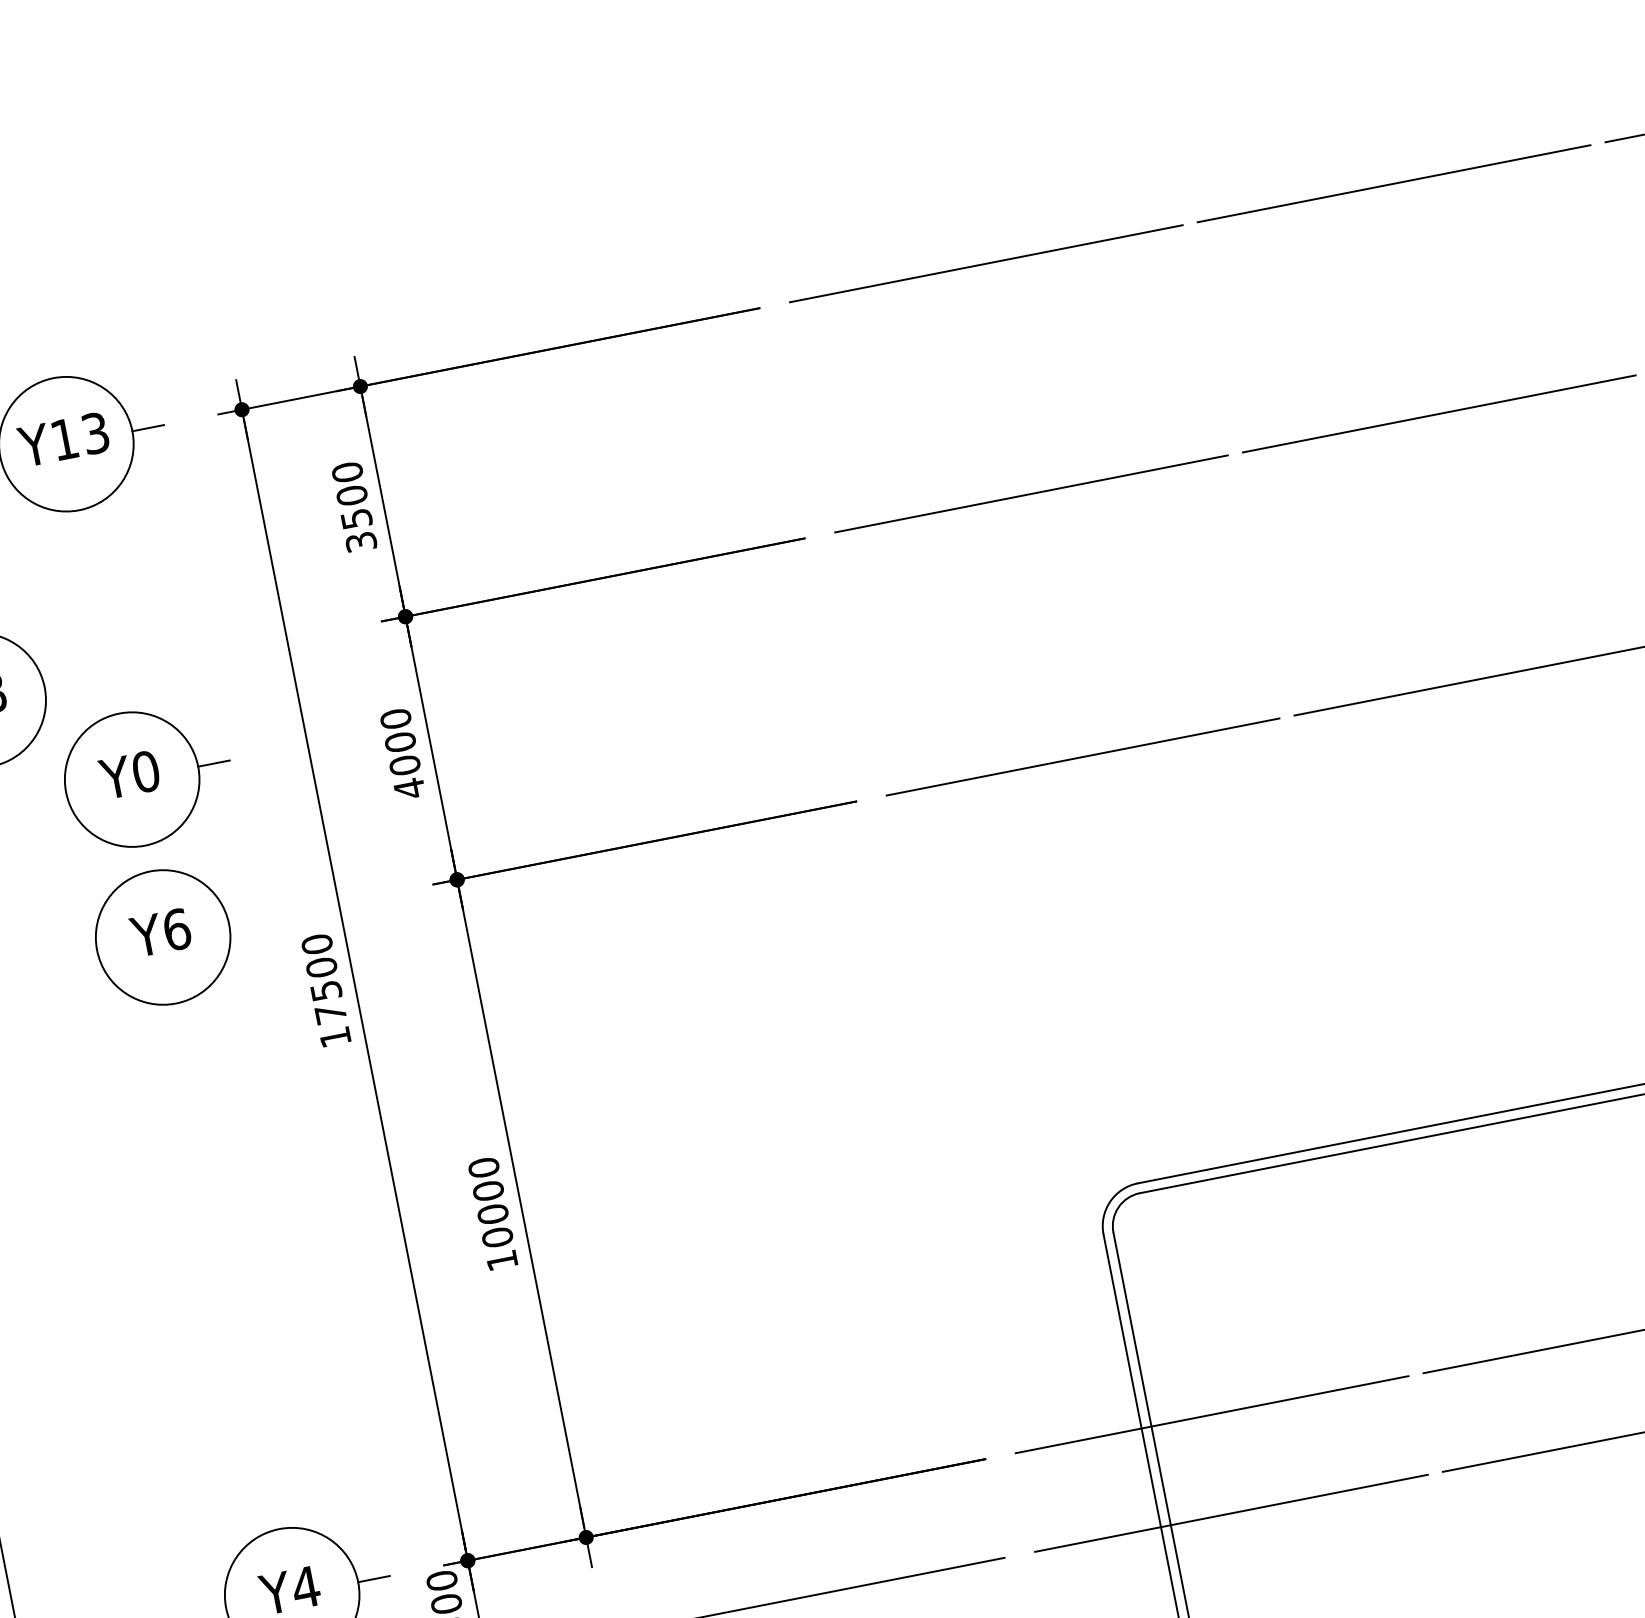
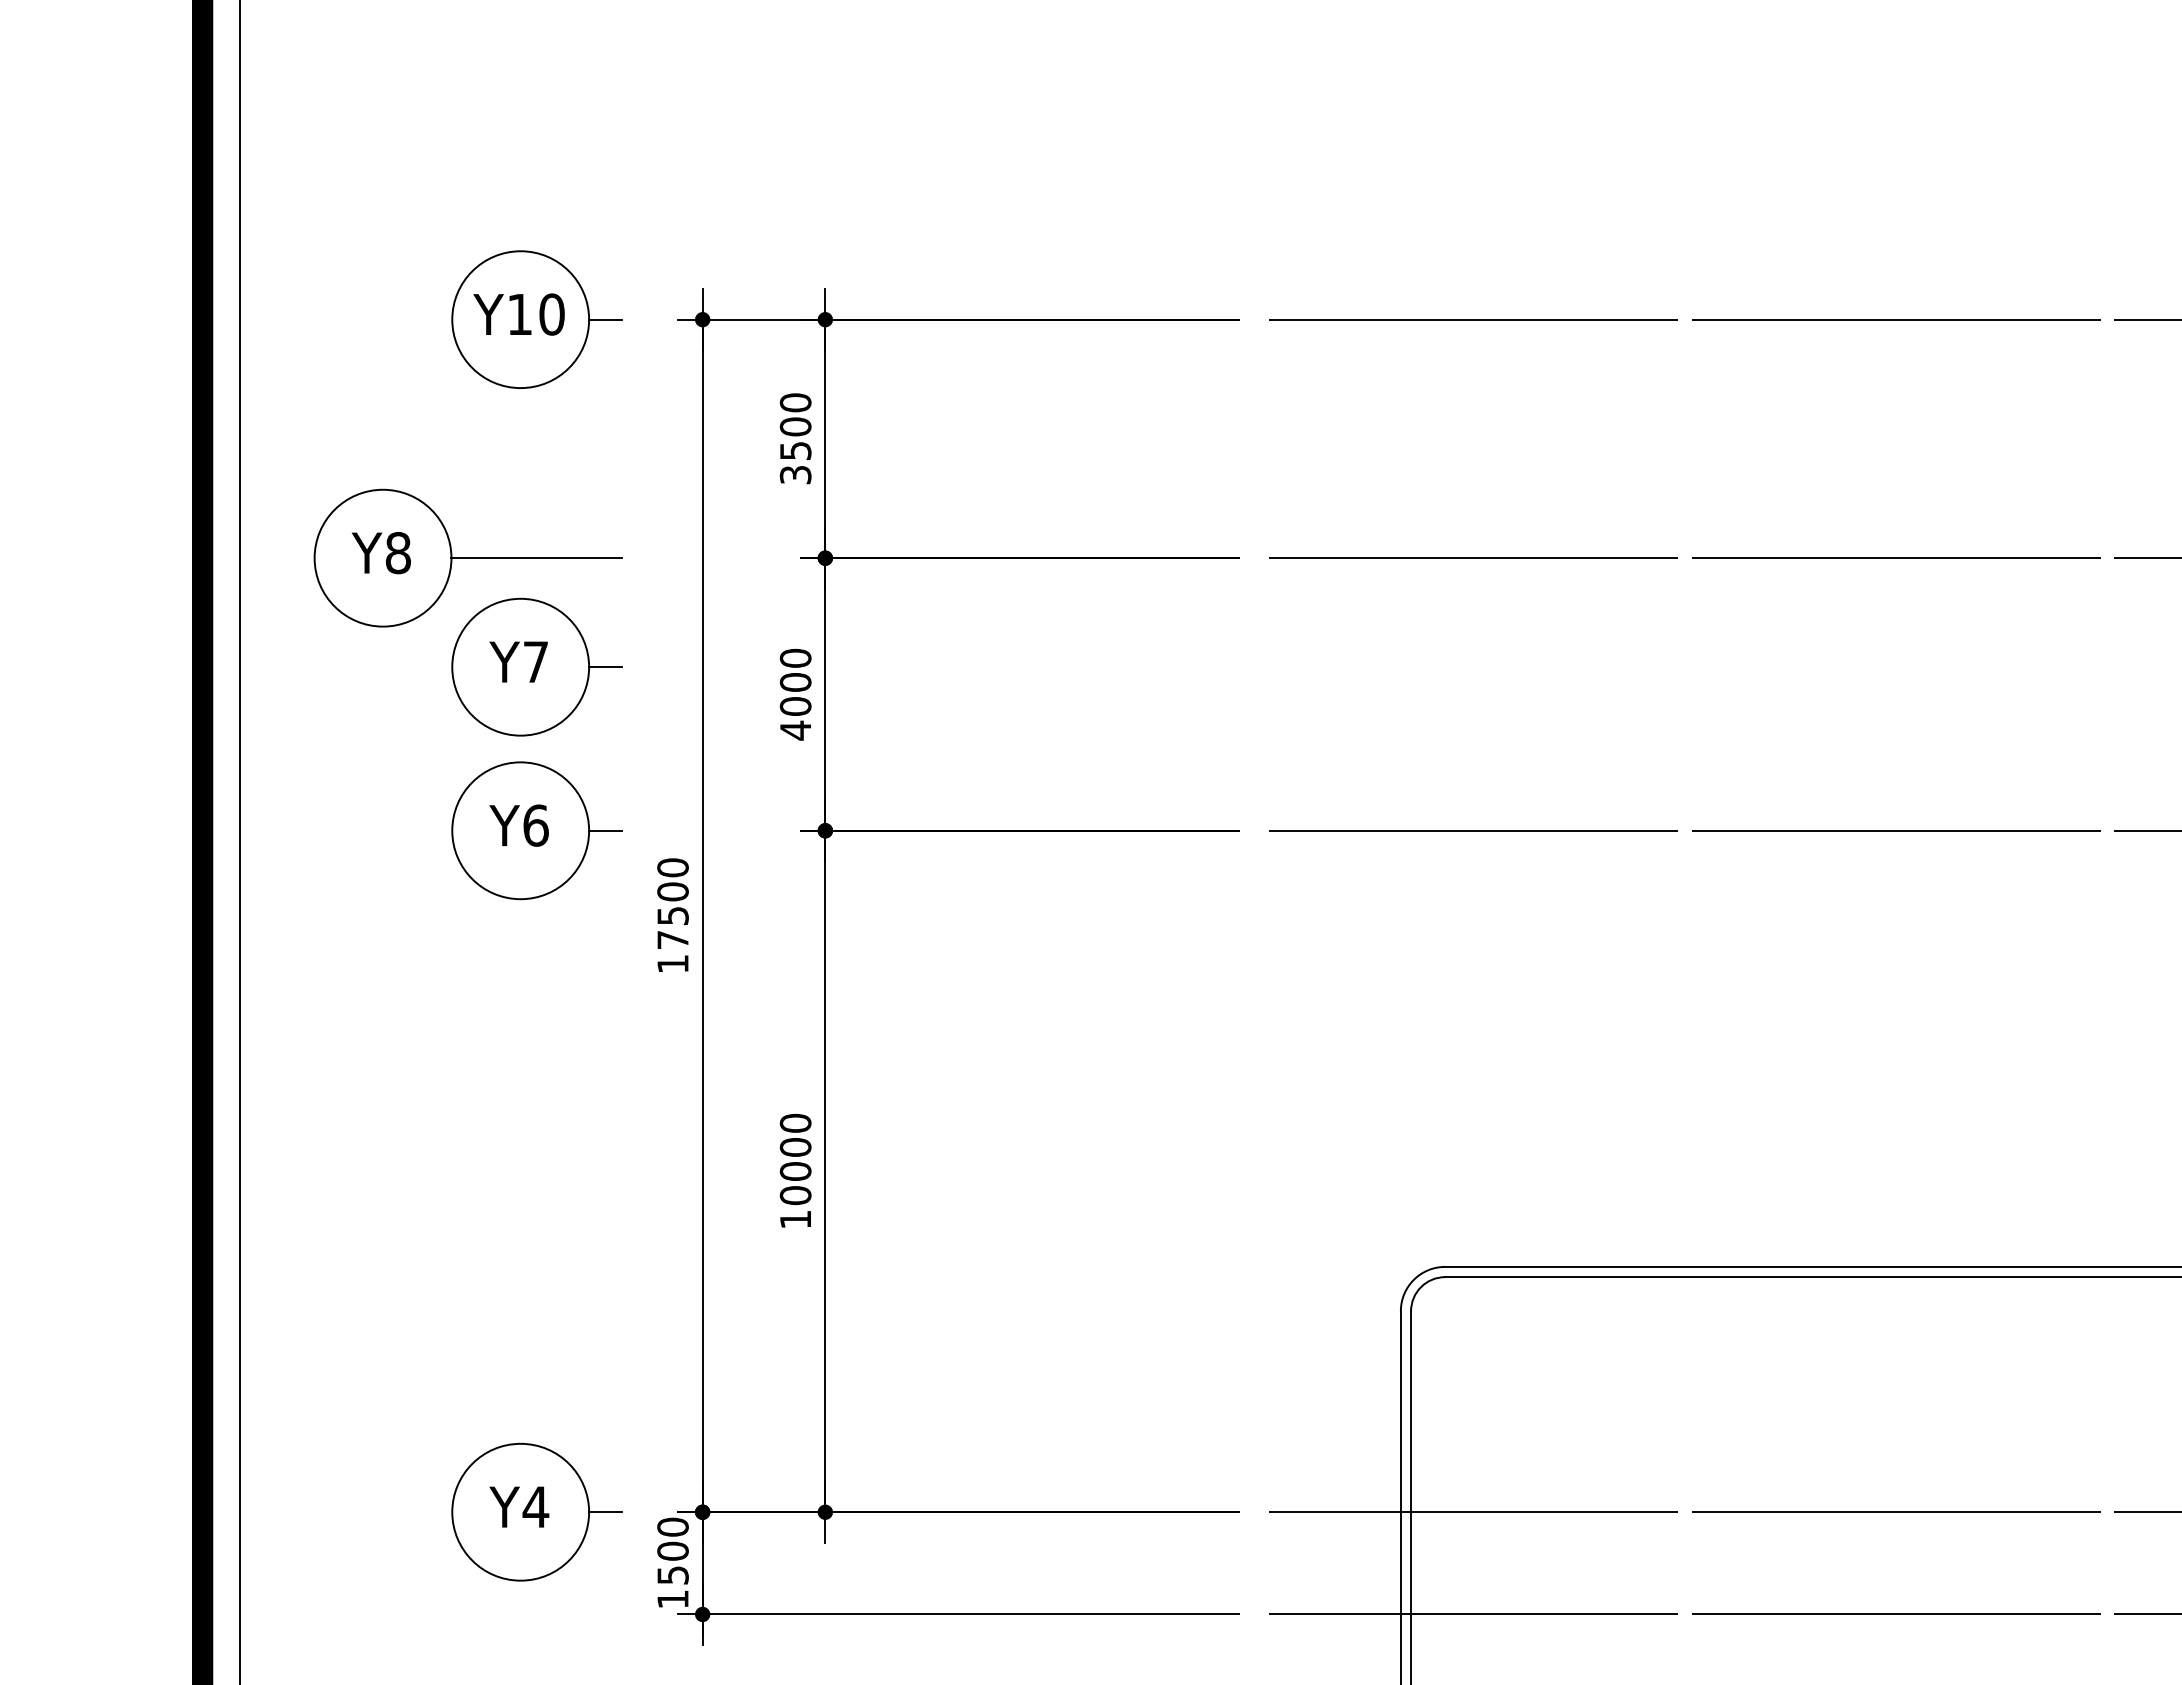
text: (95, 433) -> (551, 314), Y13 -> Y10
line: (126, 671) -> (536, 558), added
text: (145, 772) -> (535, 662), Y0 -> Y7
line: (244, 921) -> (605, 830), added

